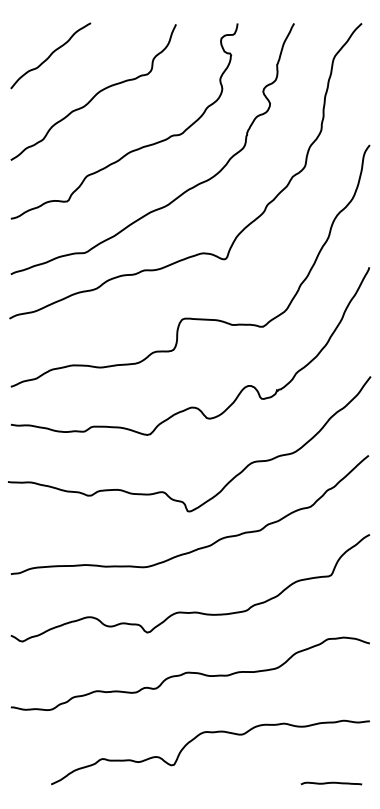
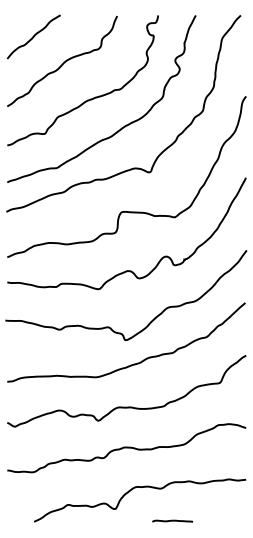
line: (331, 782) -> (172, 520), moved

